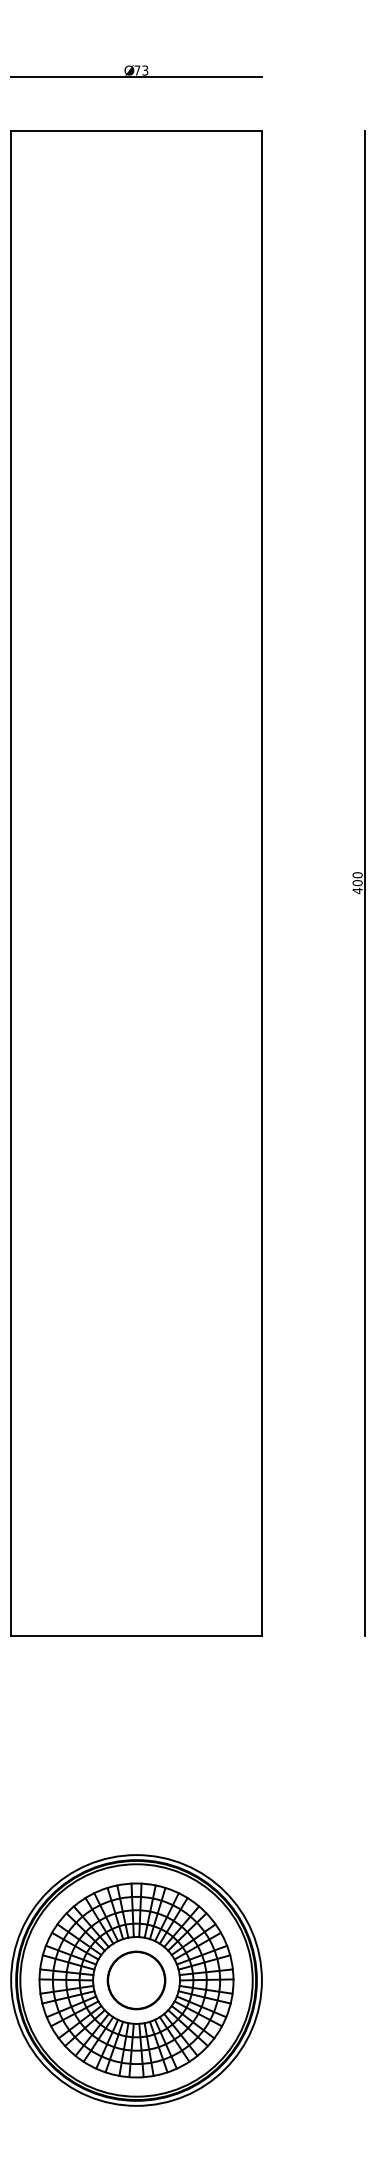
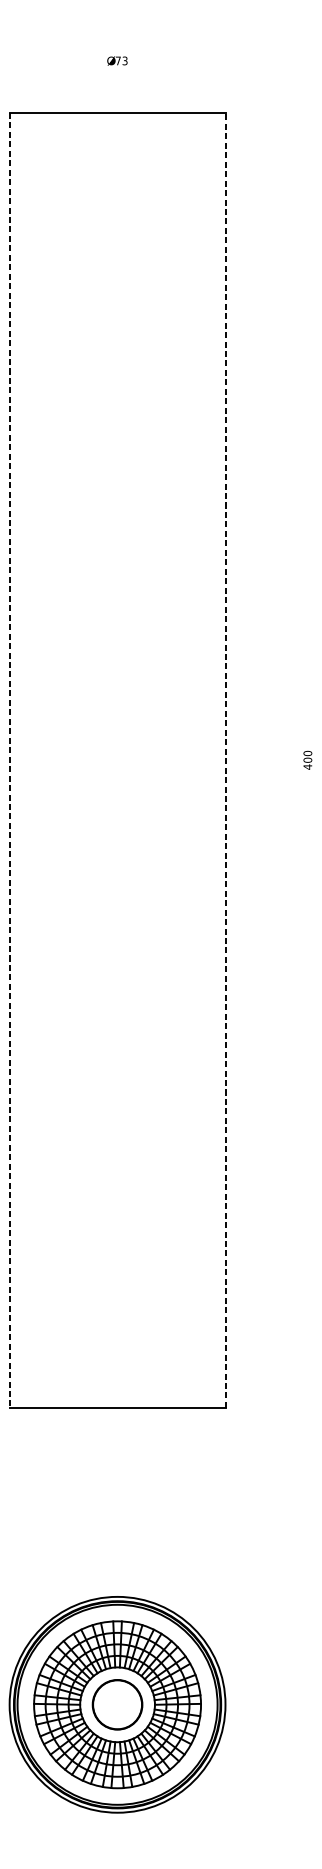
line: (136, 77) -> (117, 66), removed
line: (261, 882) -> (225, 759), solid -> dashed
line: (364, 882) -> (313, 759), removed
line: (11, 883) -> (9, 760), solid -> dashed

